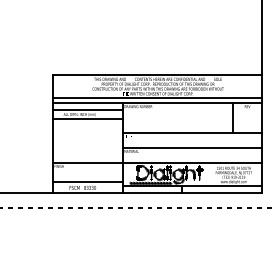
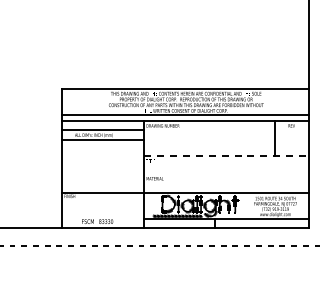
line: (193, 132) -> (227, 156), solid -> dashed
line: (192, 148) -> (226, 175), removed
line: (87, 181) -> (103, 214), removed

